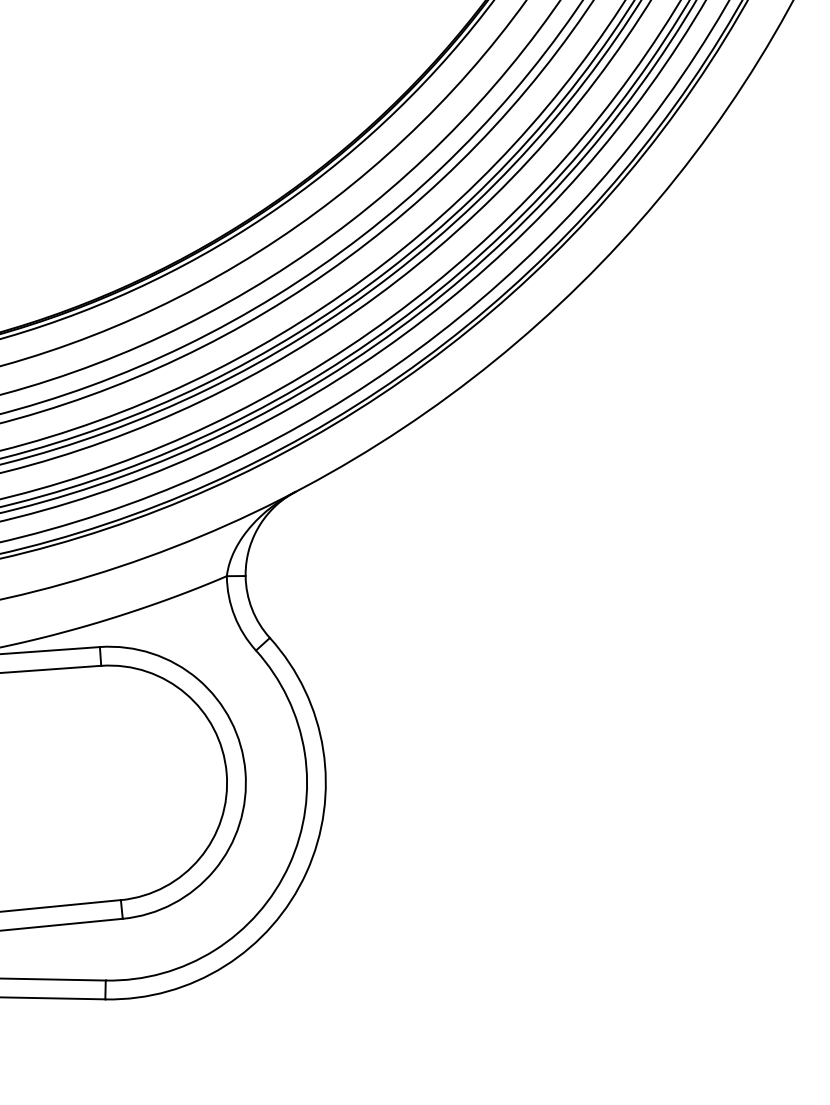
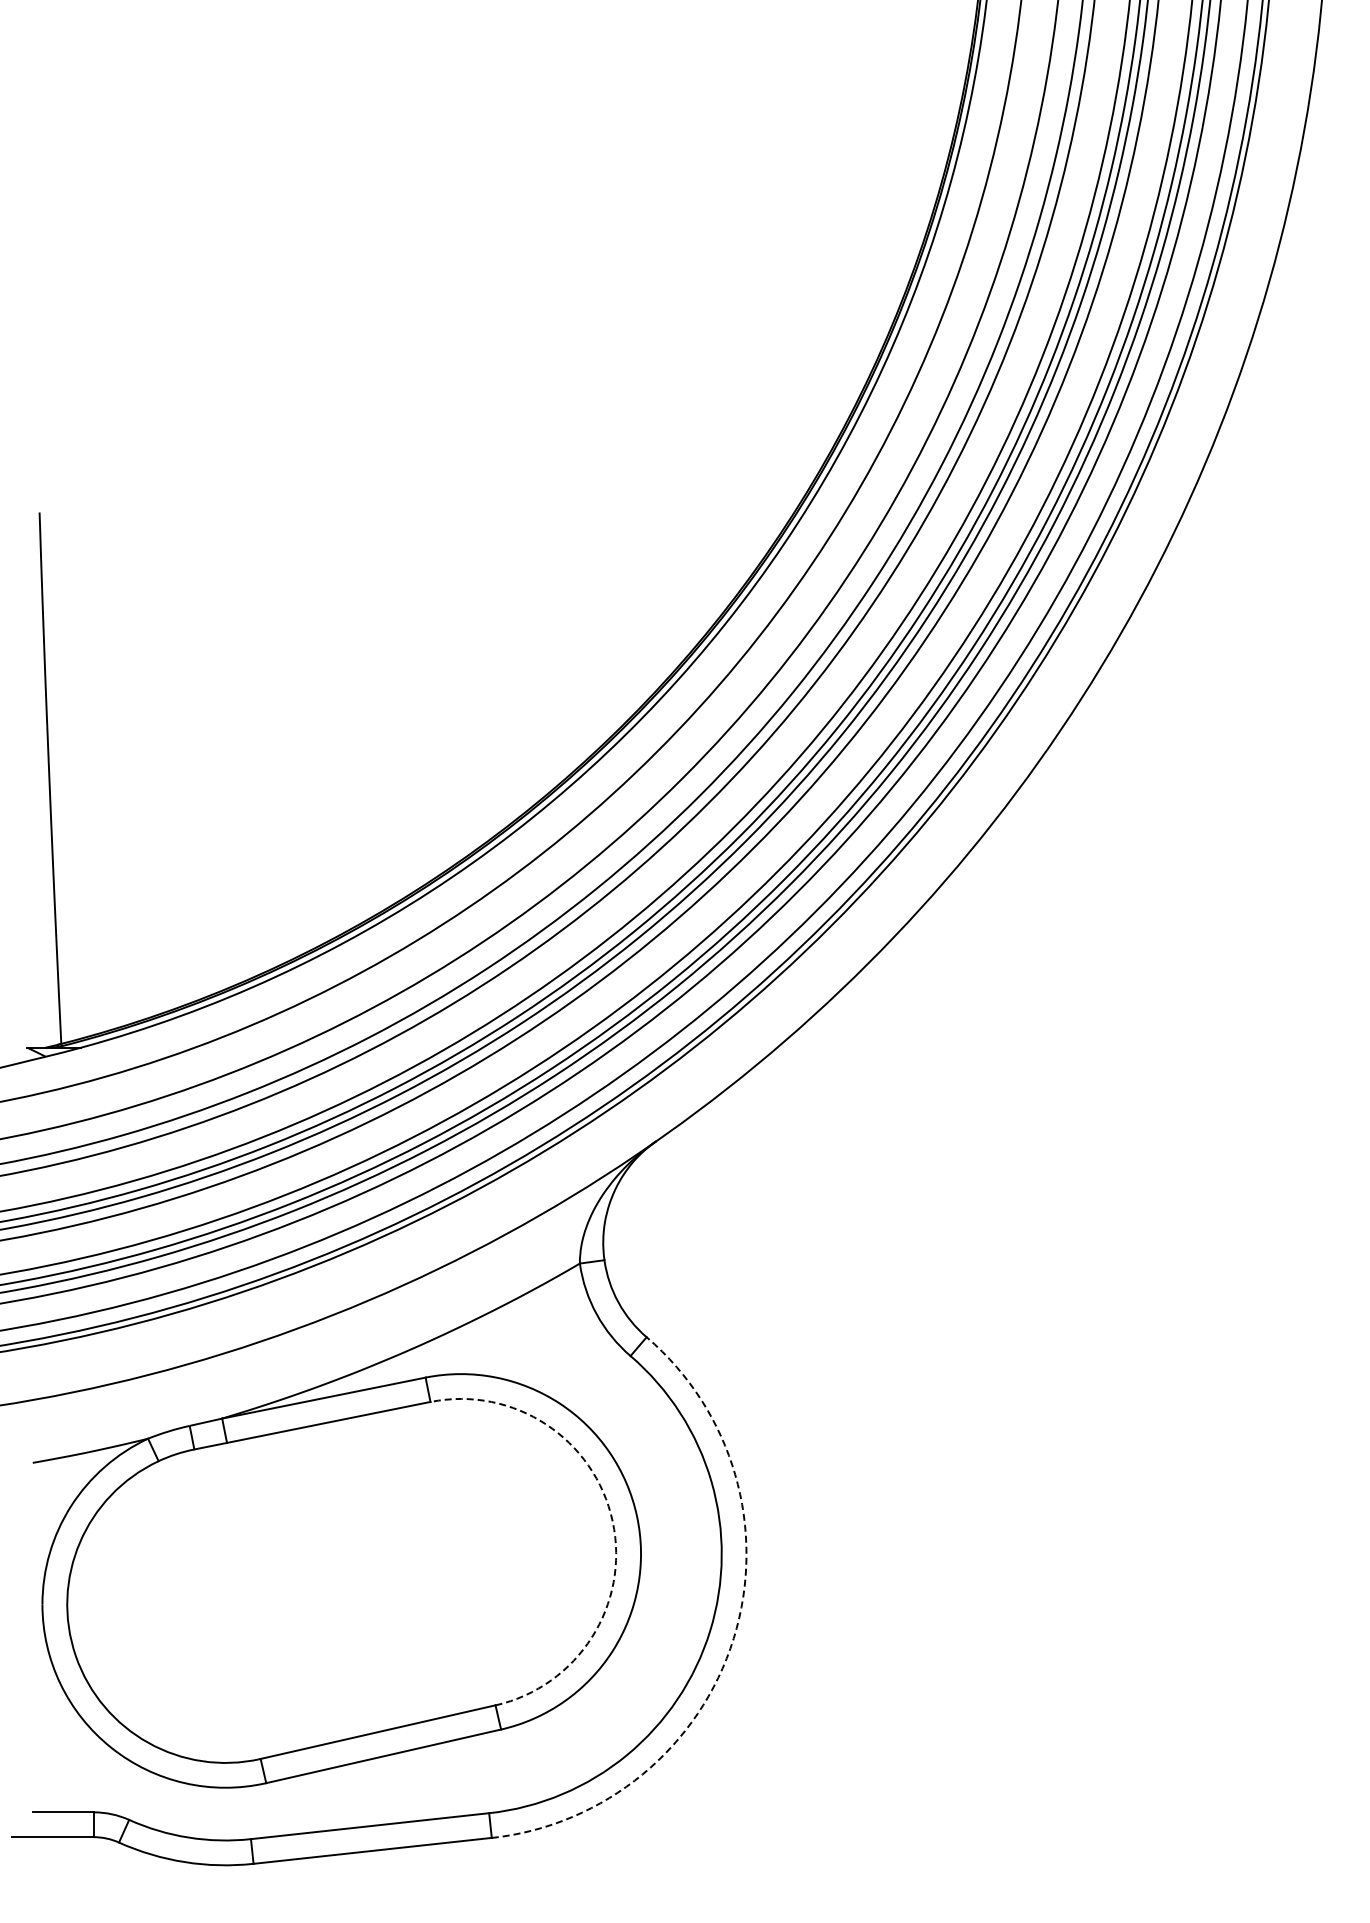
arc: (226, 773) -> (612, 1521), solid -> dashed
arc: (306, 872) -> (733, 1638), solid -> dashed

